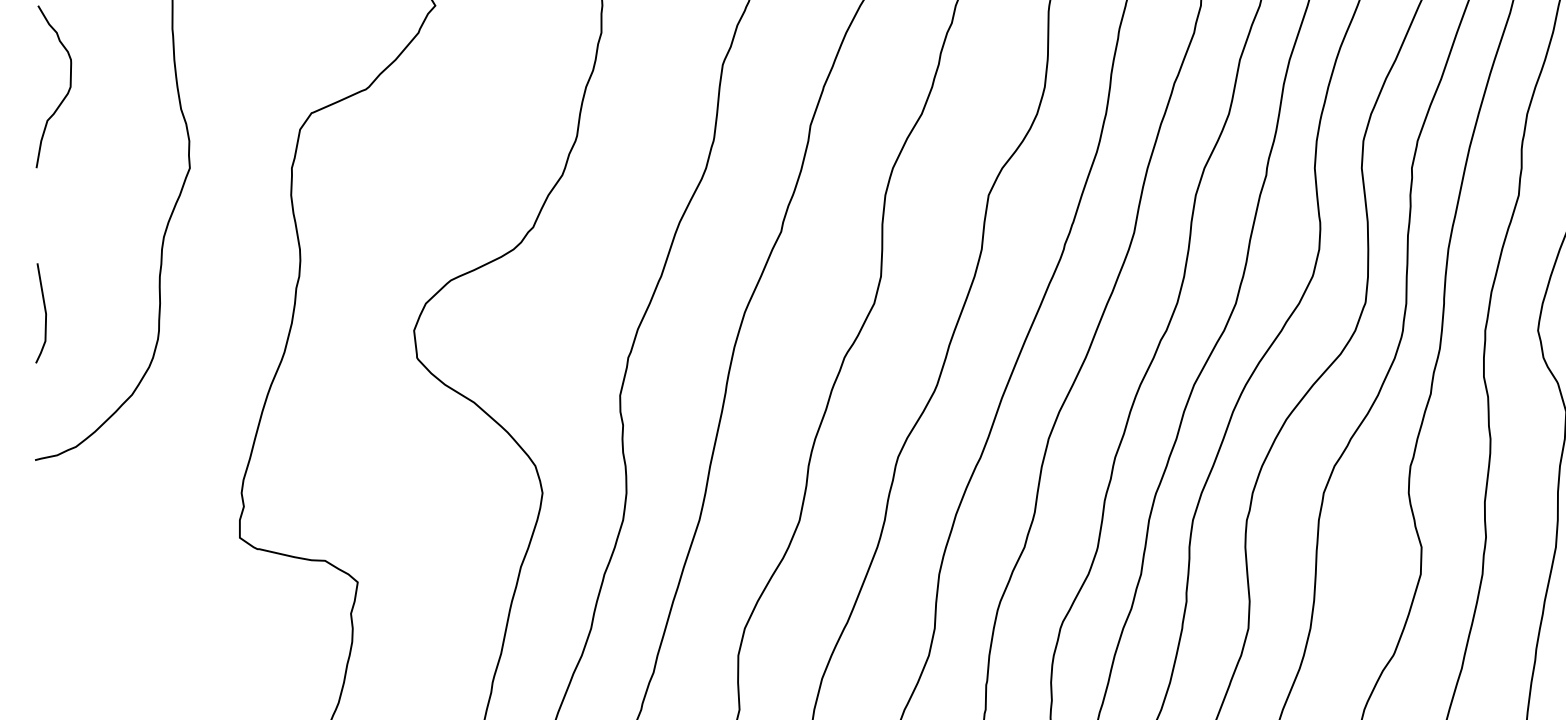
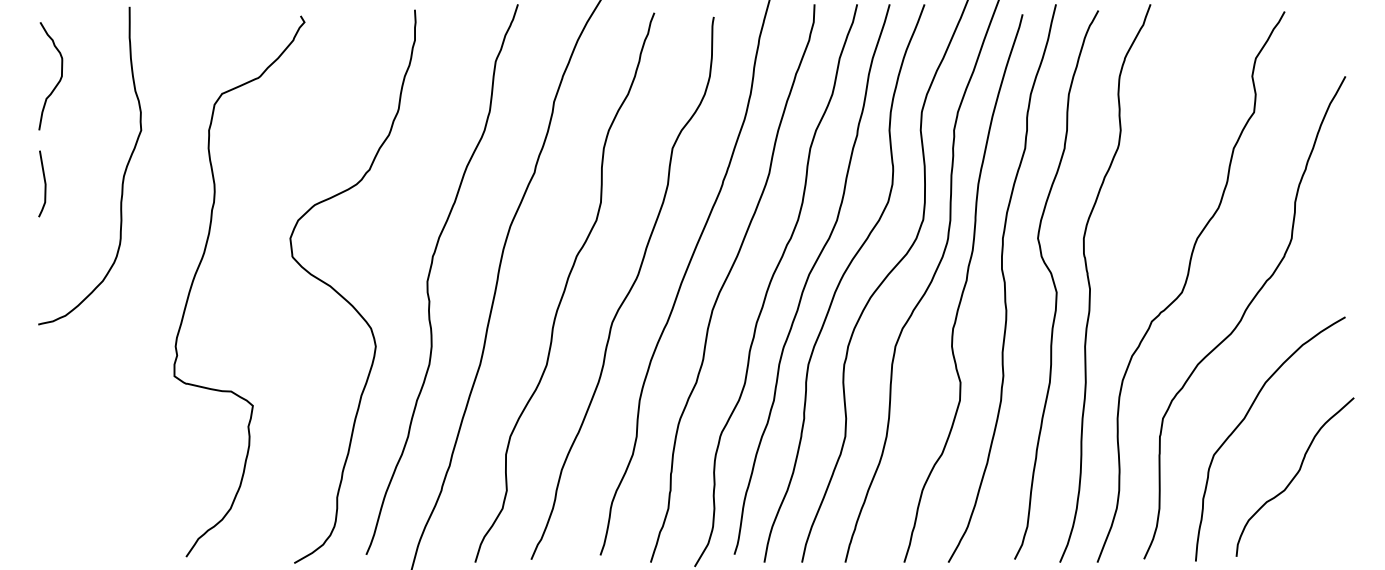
line: (44, 312) -> (44, 183), moved

